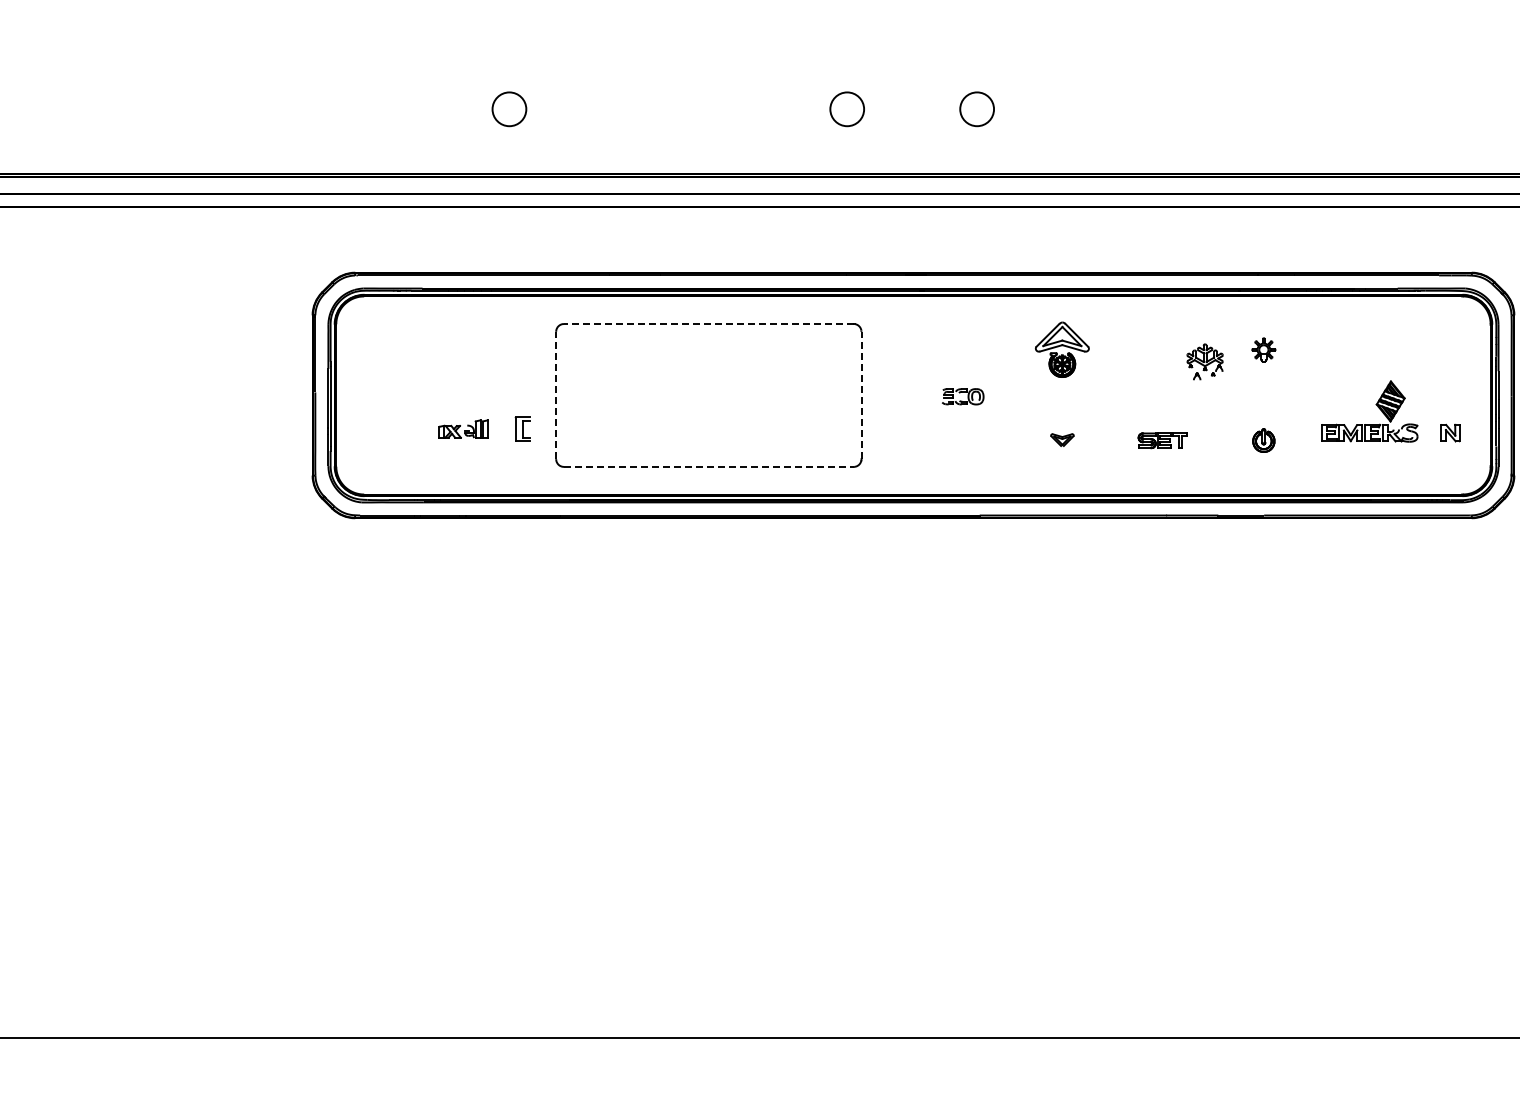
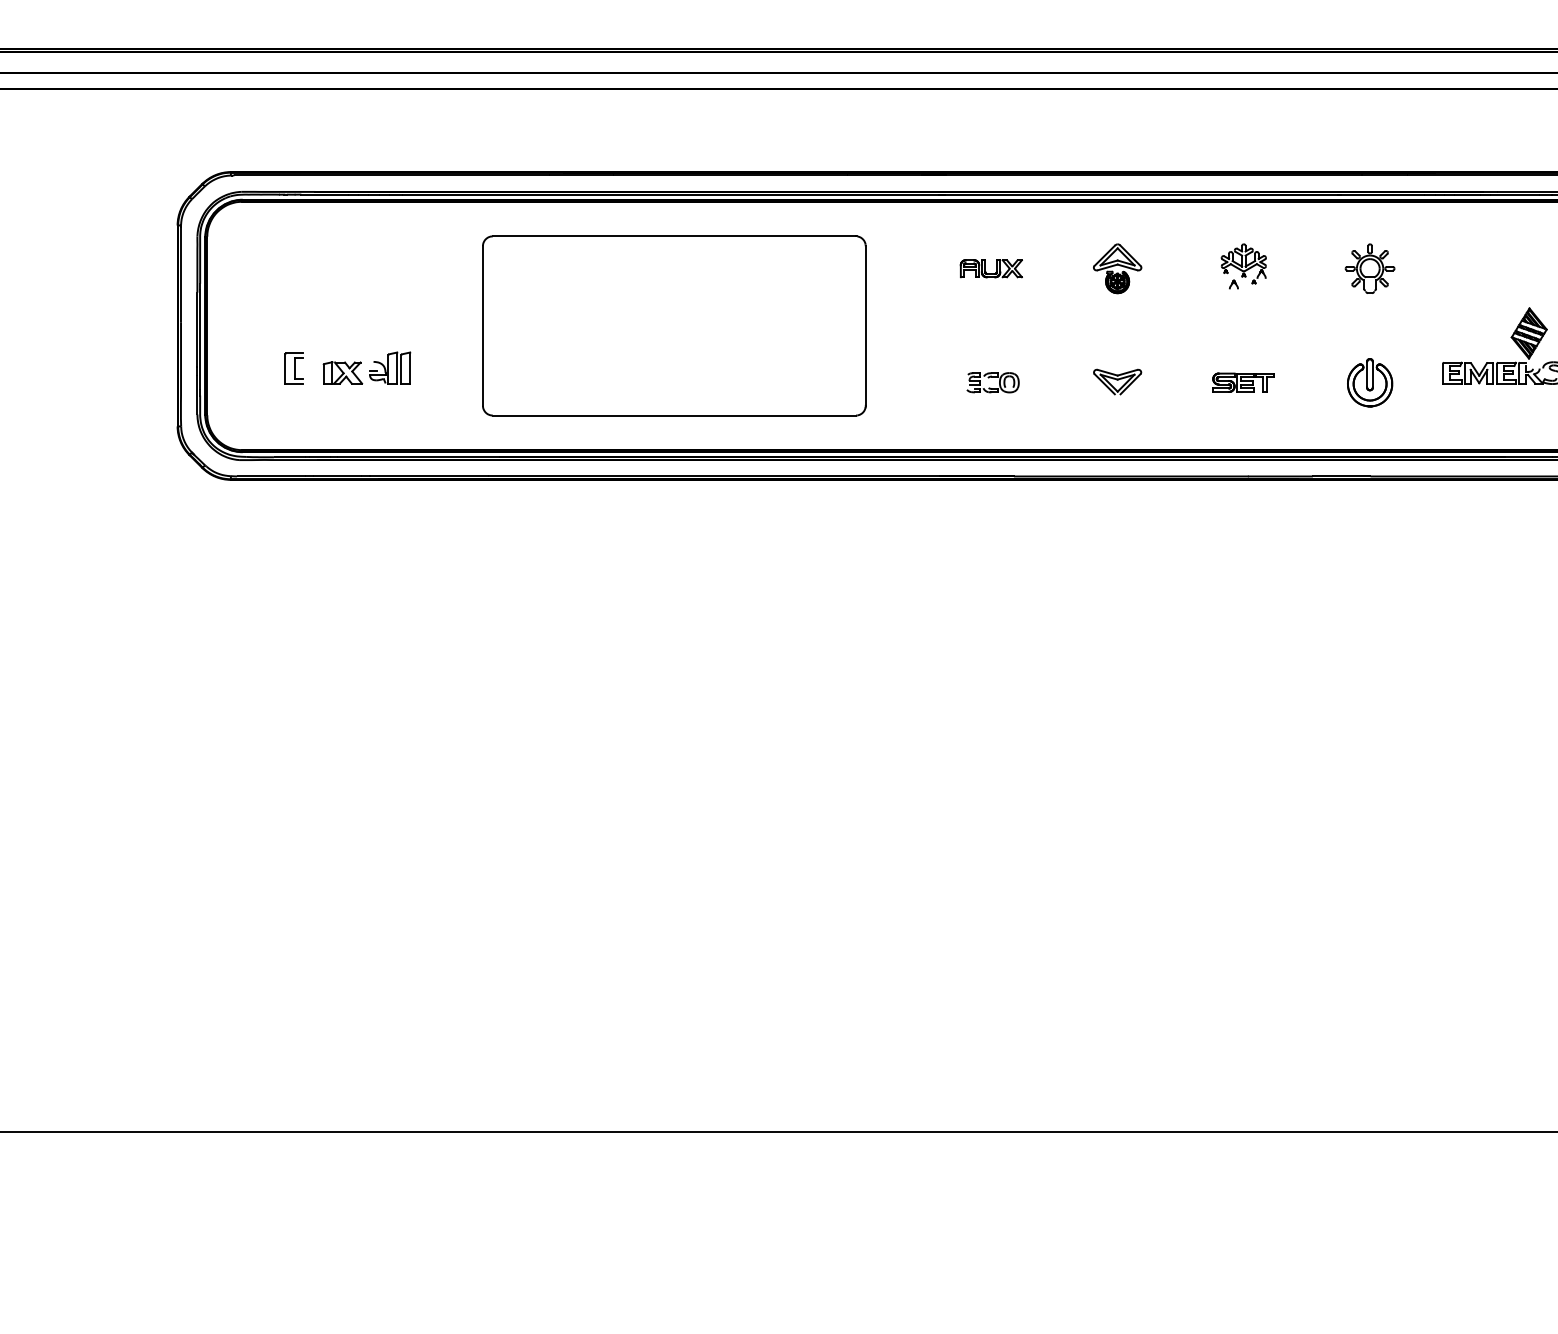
line: (708, 324) -> (673, 236), dashed -> solid
part: (961, 349) -> (991, 268), added
part: (1062, 349) -> (1117, 268), size x0.71
part: (1263, 349) -> (1369, 268), size x1.67
part: (1204, 361) -> (1243, 265), moved
line: (556, 395) -> (483, 325), dashed -> solid
line: (861, 395) -> (865, 325), dashed -> solid
part: (963, 396) -> (993, 382), moved
part: (463, 428) -> (366, 367), size x1.43
part: (522, 428) -> (294, 367), moved
part: (1062, 439) -> (1117, 381), size x1.67
part: (1263, 440) -> (1369, 382), size x1.67
line: (708, 466) -> (673, 415), dashed -> solid

